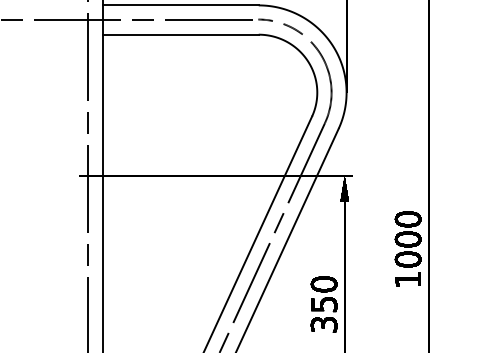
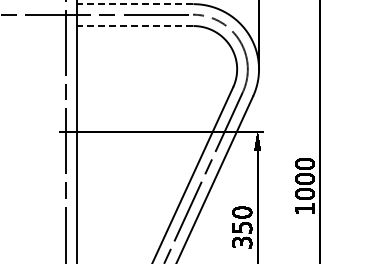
line: (179, 5) -> (134, 4), solid -> dashed
line: (179, 35) -> (134, 26), solid -> dashed

